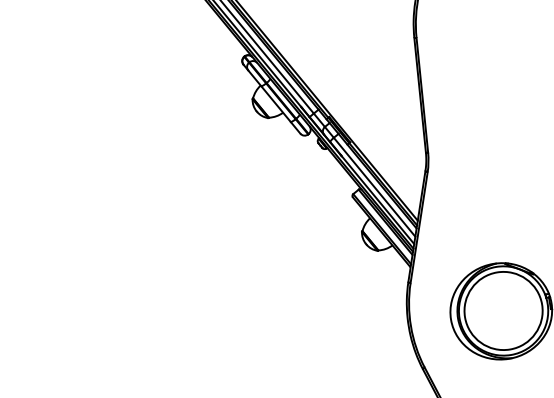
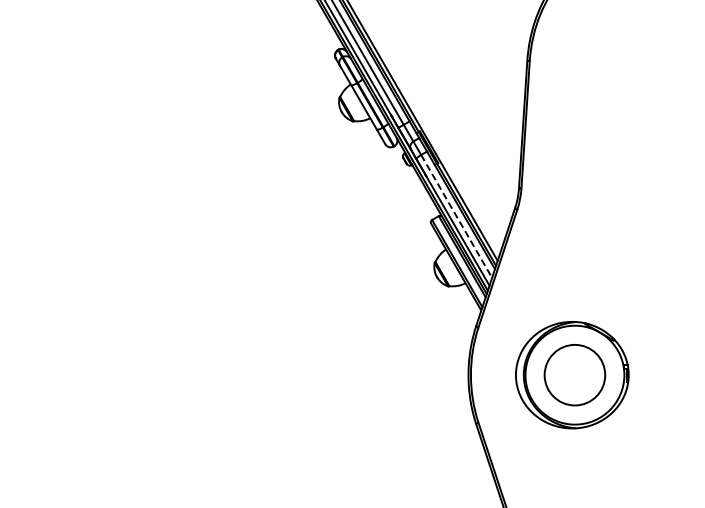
line: (374, 187) -> (456, 216), solid -> dashed
circle: (503, 310) -> (574, 374), size x0.7

